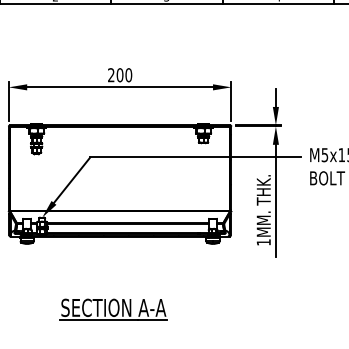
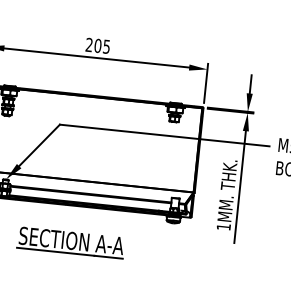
text: (128, 75) -> (106, 47), 200 -> 205
part: (113, 309) -> (71, 242), moved

